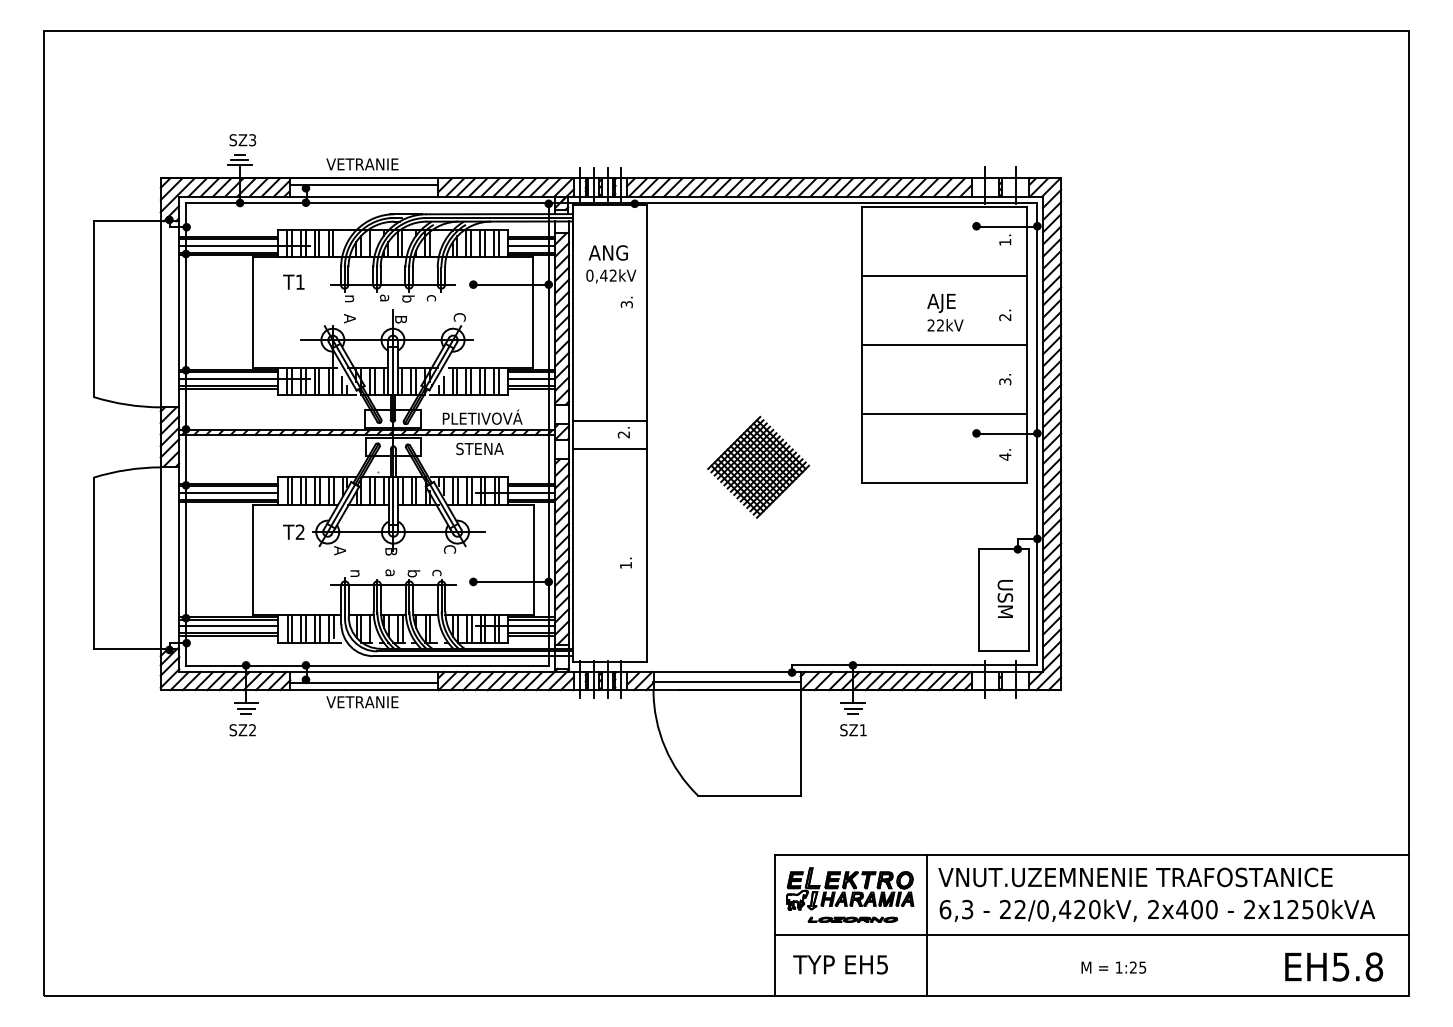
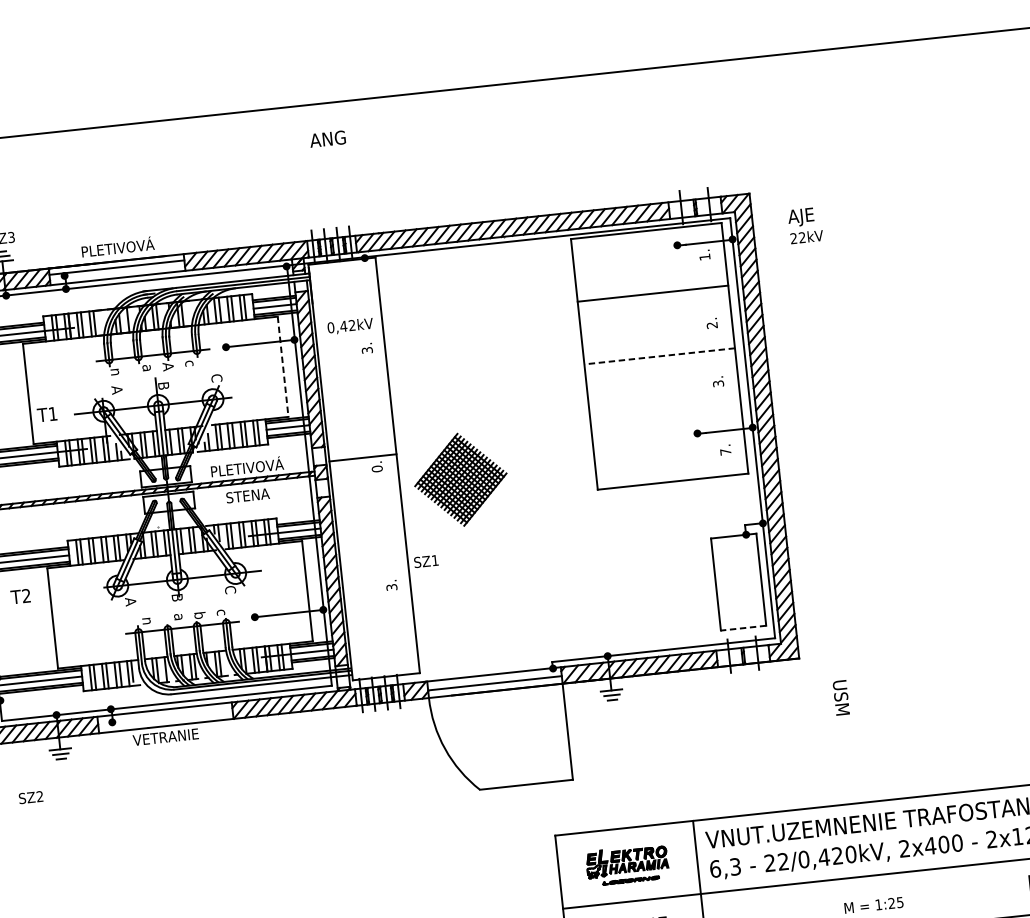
text: (366, 162) -> (117, 246), VETRANIE -> PLETIVOVÁ
text: (607, 252) -> (326, 138), moved
text: (293, 281) -> (46, 413), moved
text: (408, 298) -> (168, 366), b -> A
text: (945, 312) -> (805, 225), moved
line: (533, 313) -> (283, 367), solid -> dashed
line: (944, 345) -> (659, 356), solid -> dashed
line: (944, 414) -> (666, 419), removed
text: (623, 434) -> (376, 468), 2. -> 0.
line: (609, 448) -> (365, 482), removed
text: (1005, 456) -> (725, 451), 4. -> 7.
part: (758, 466) -> (460, 479), moved
text: (293, 531) -> (20, 595), moved
text: (625, 565) -> (391, 587), 1. -> 3.
text: (1005, 598) -> (841, 697), moved
line: (1004, 650) -> (743, 627), solid -> dashed
line: (364, 683) -> (165, 720), removed
text: (242, 730) -> (30, 797), moved
text: (853, 730) -> (426, 561), moved
part: (850, 894) -> (627, 864), size x0.7

